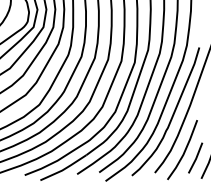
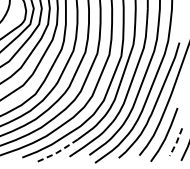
line: (196, 158) -> (176, 142), solid -> dashed
line: (64, 169) -> (58, 152), solid -> dashed

